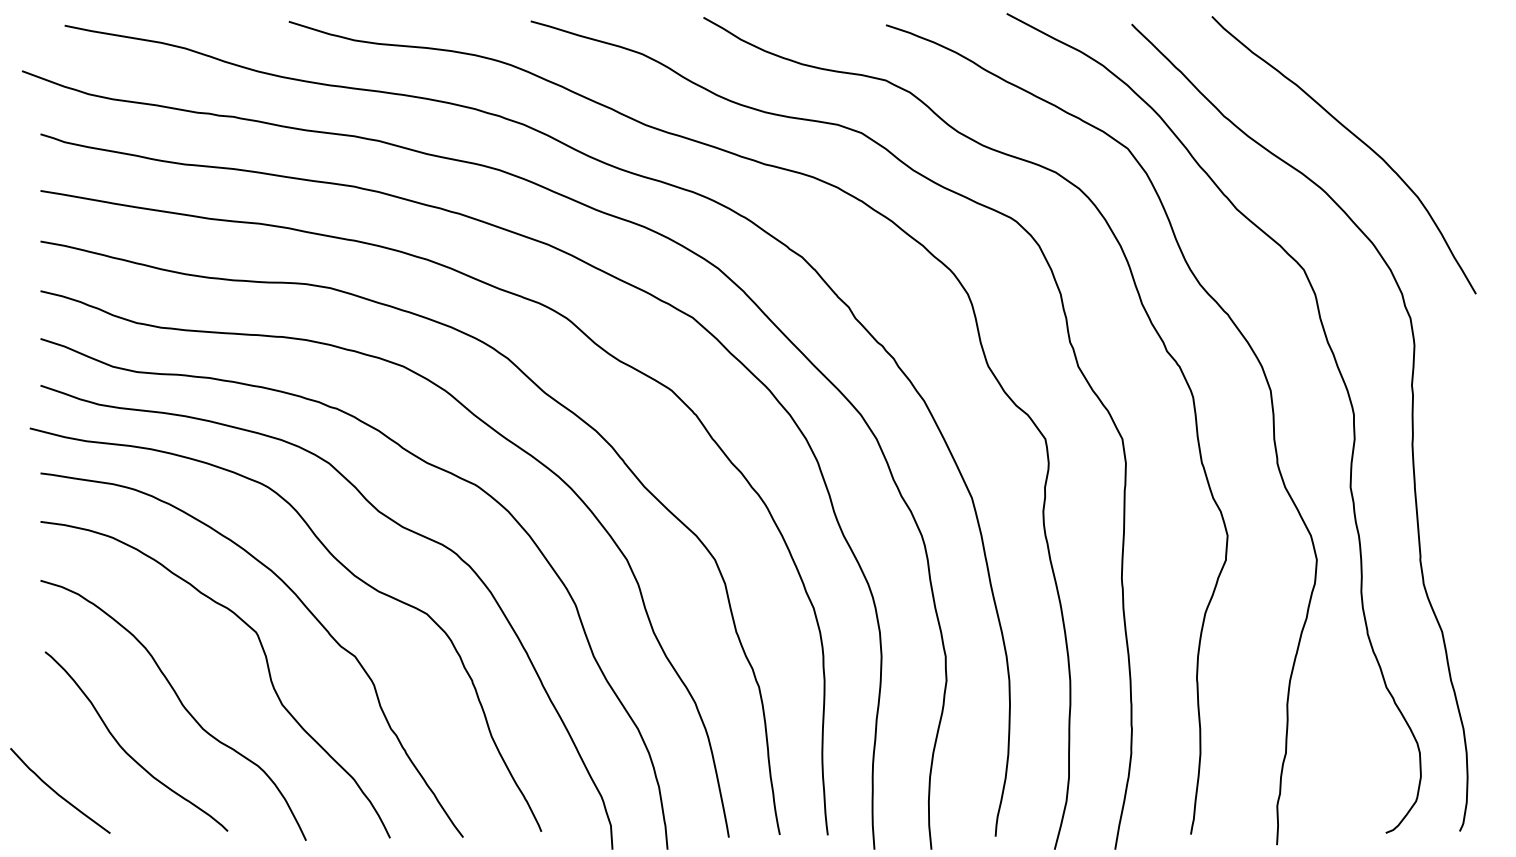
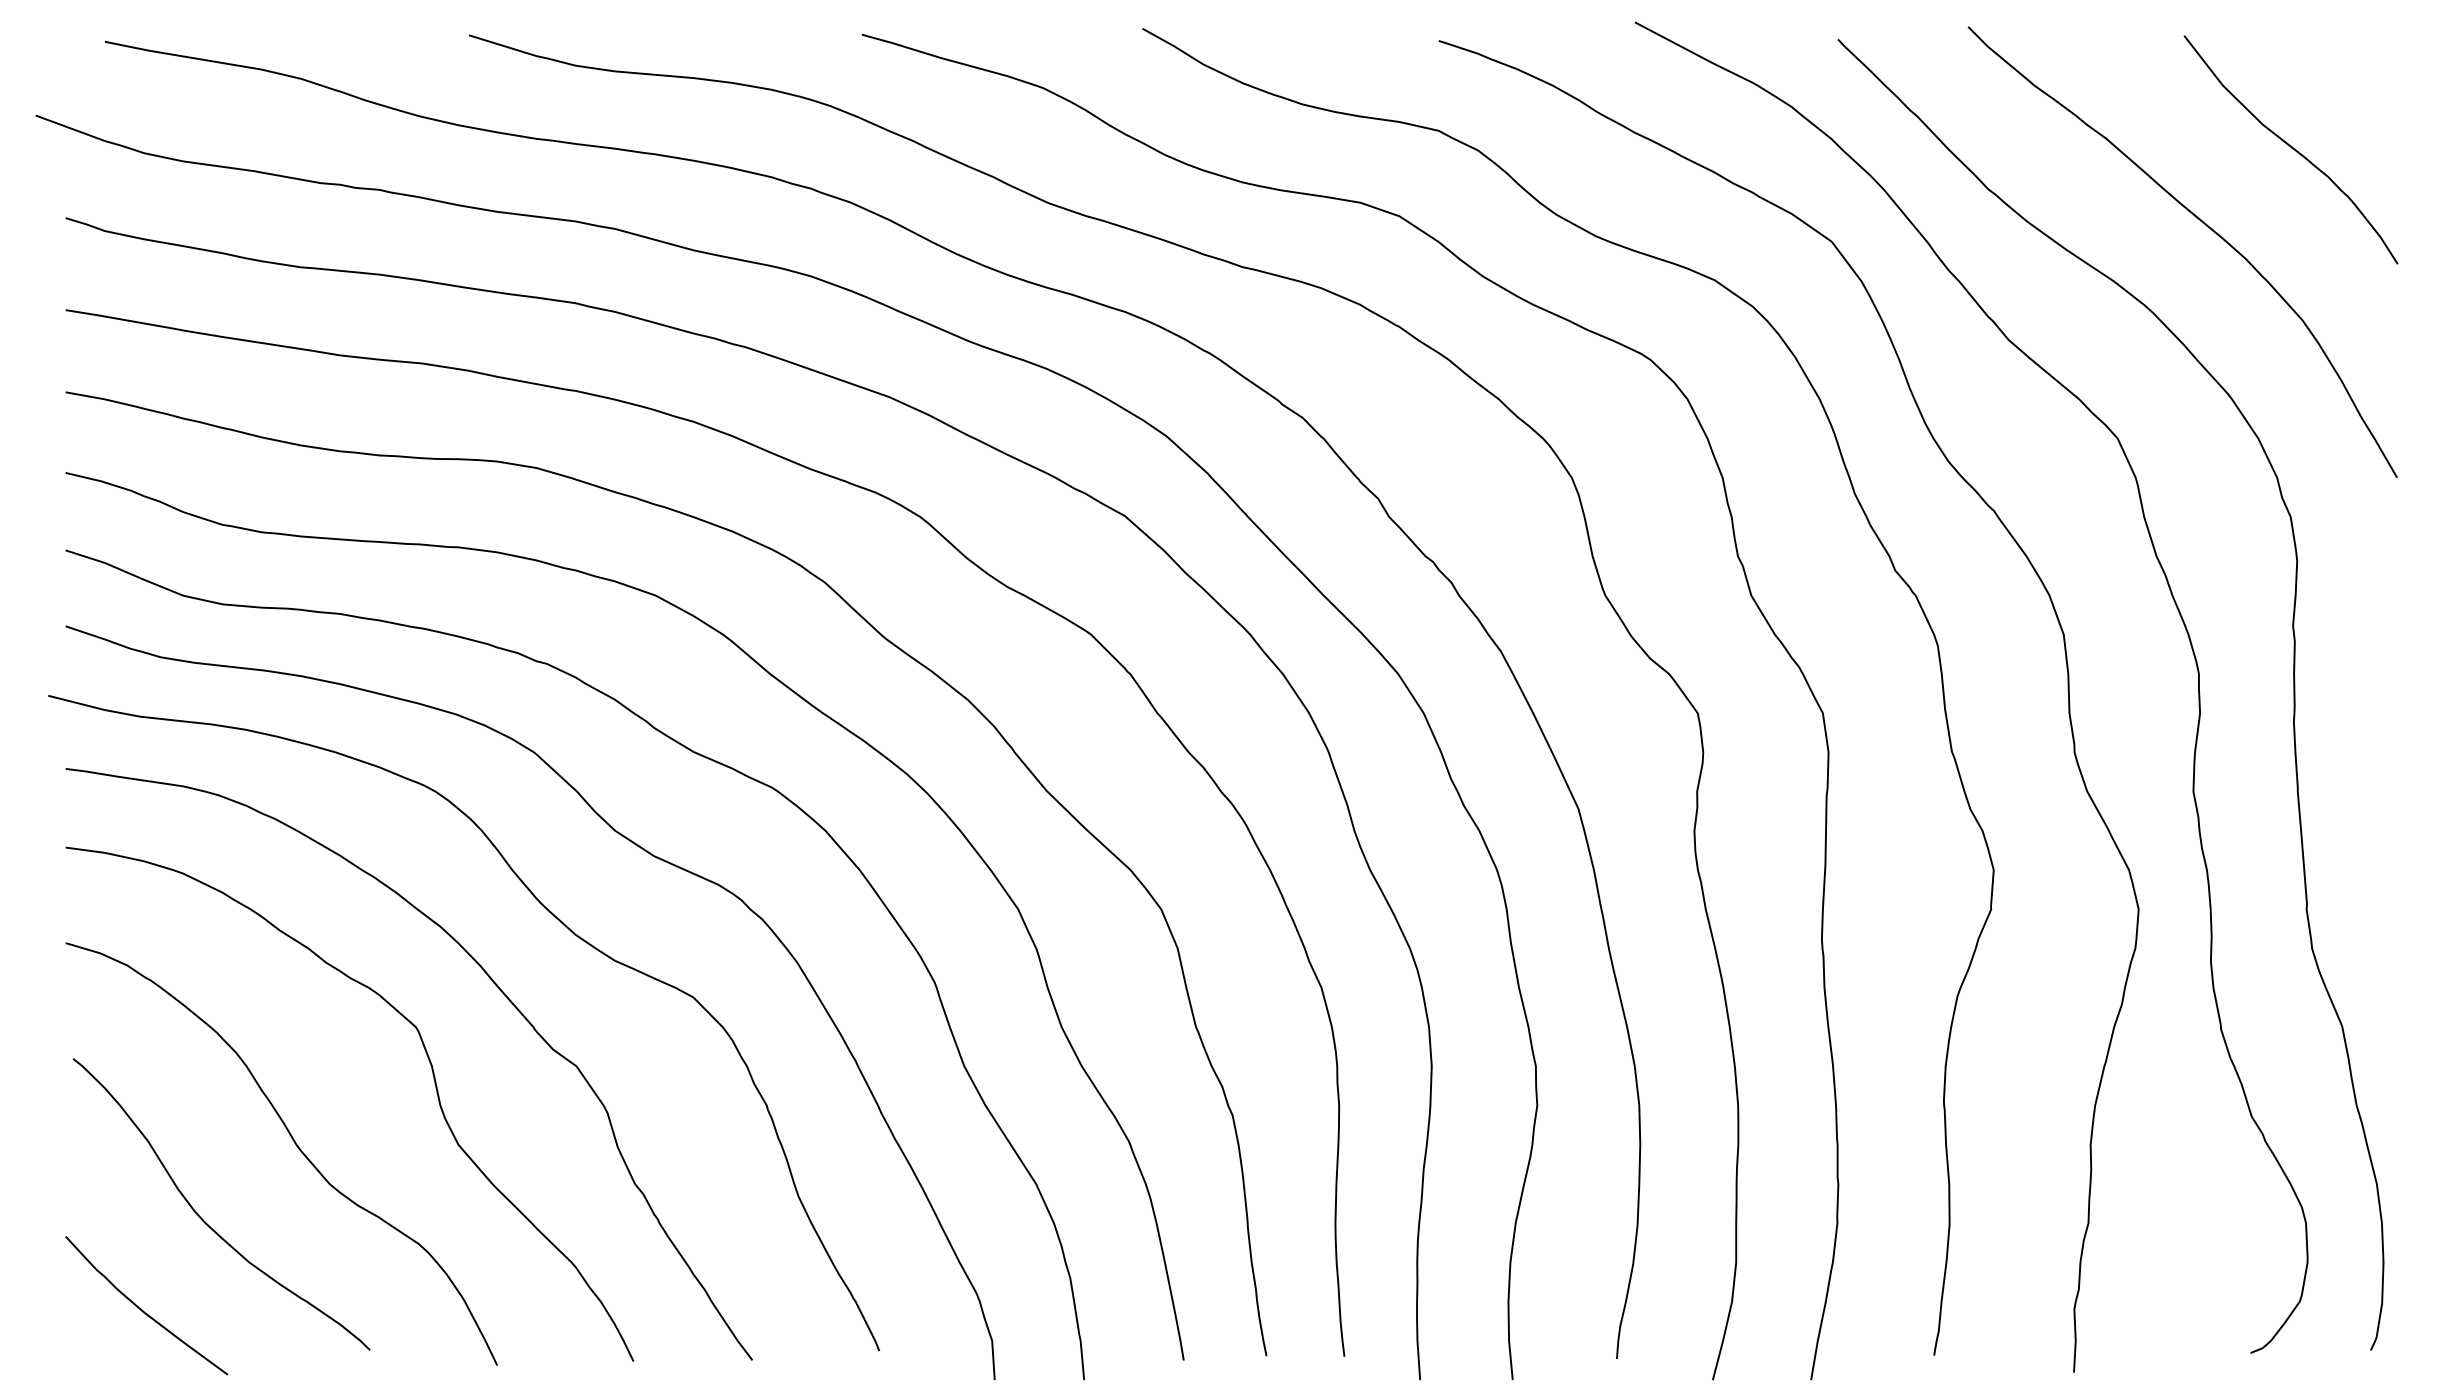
curve: (1410, 91) -> (2290, 148), added
curve: (57, 792) -> (142, 1308), moved

